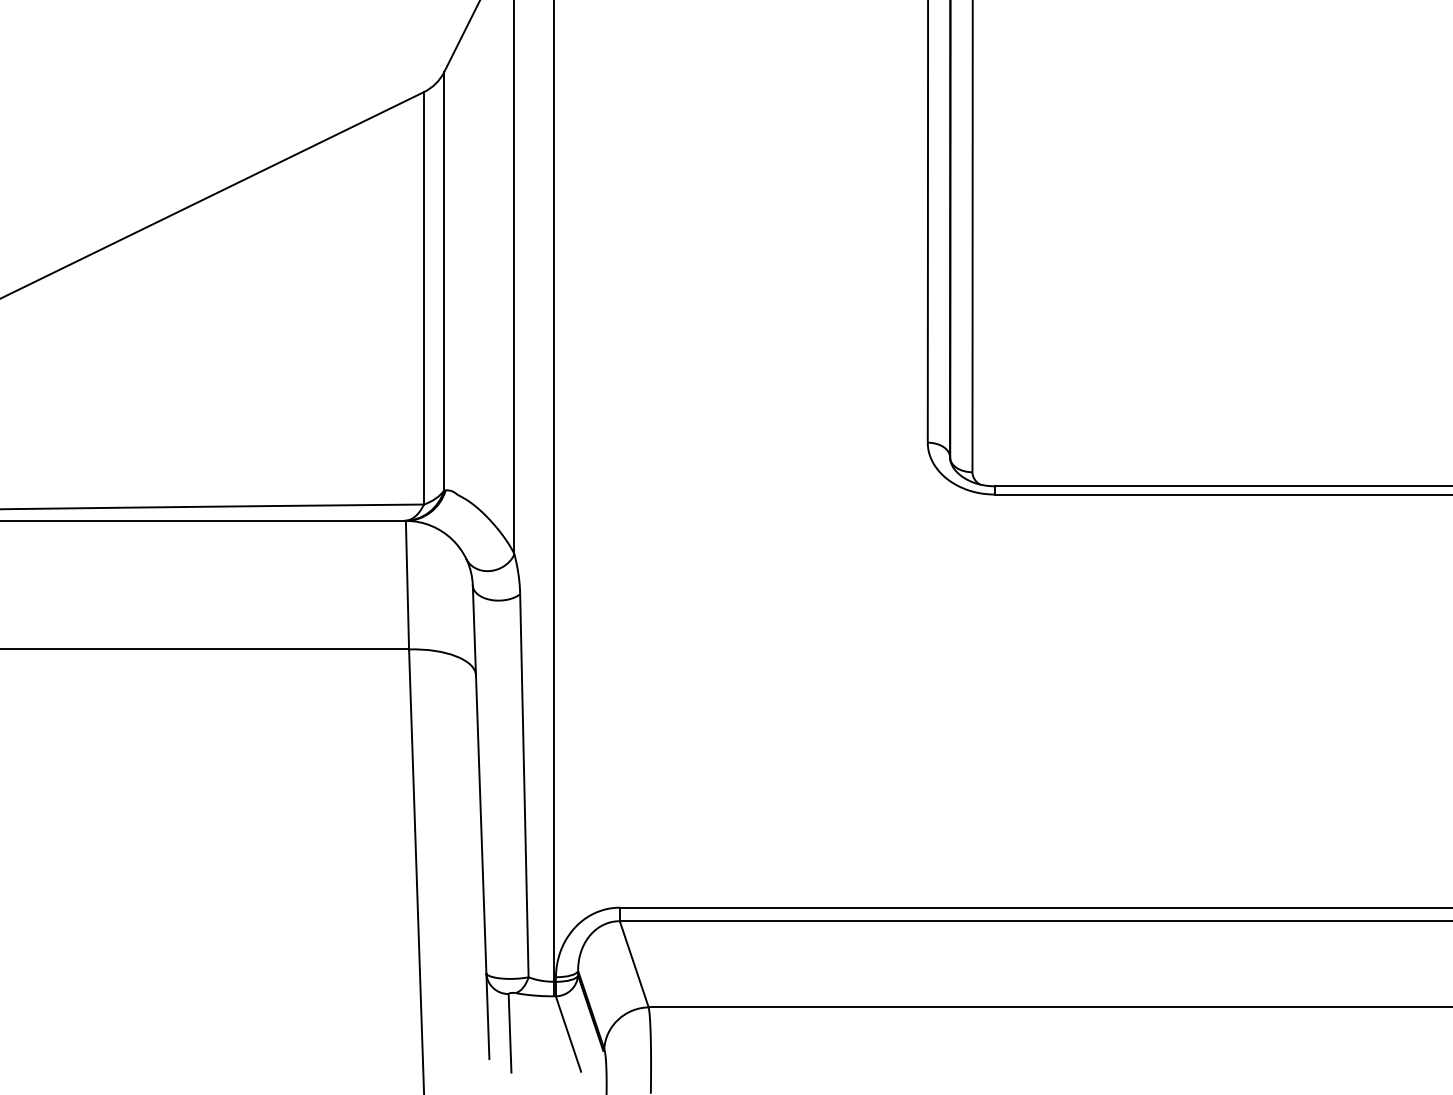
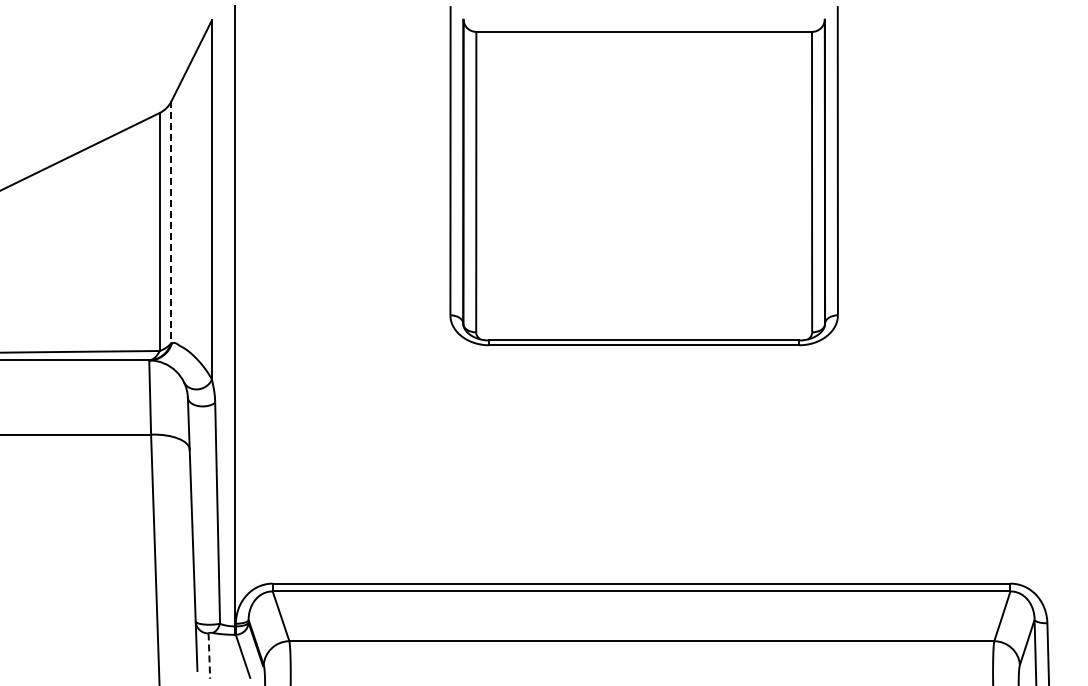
line: (444, 281) -> (171, 222), solid -> dashed
line: (510, 1033) -> (209, 656), solid -> dashed

